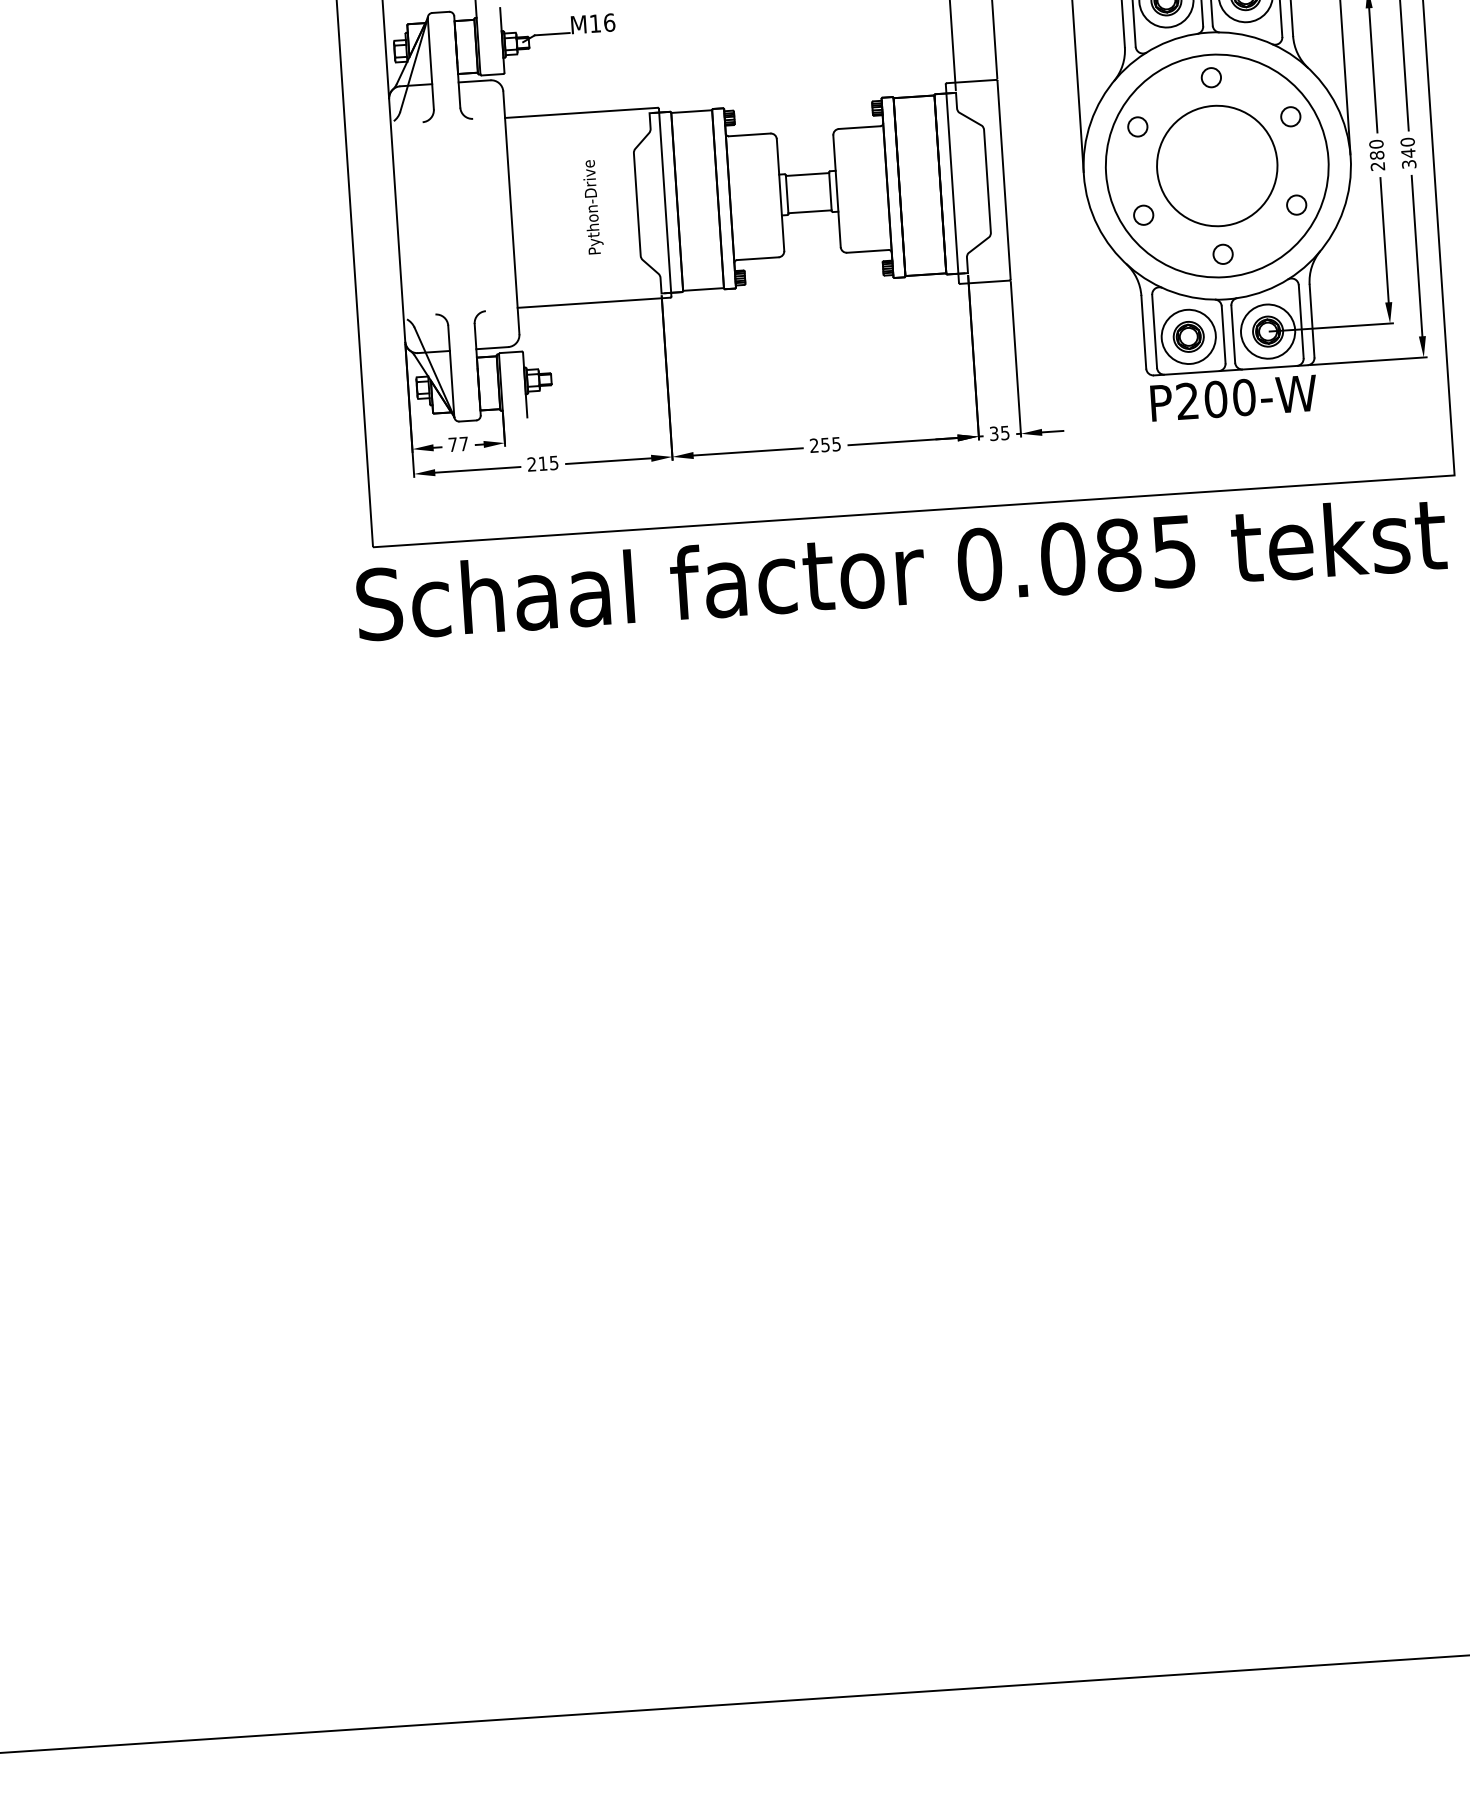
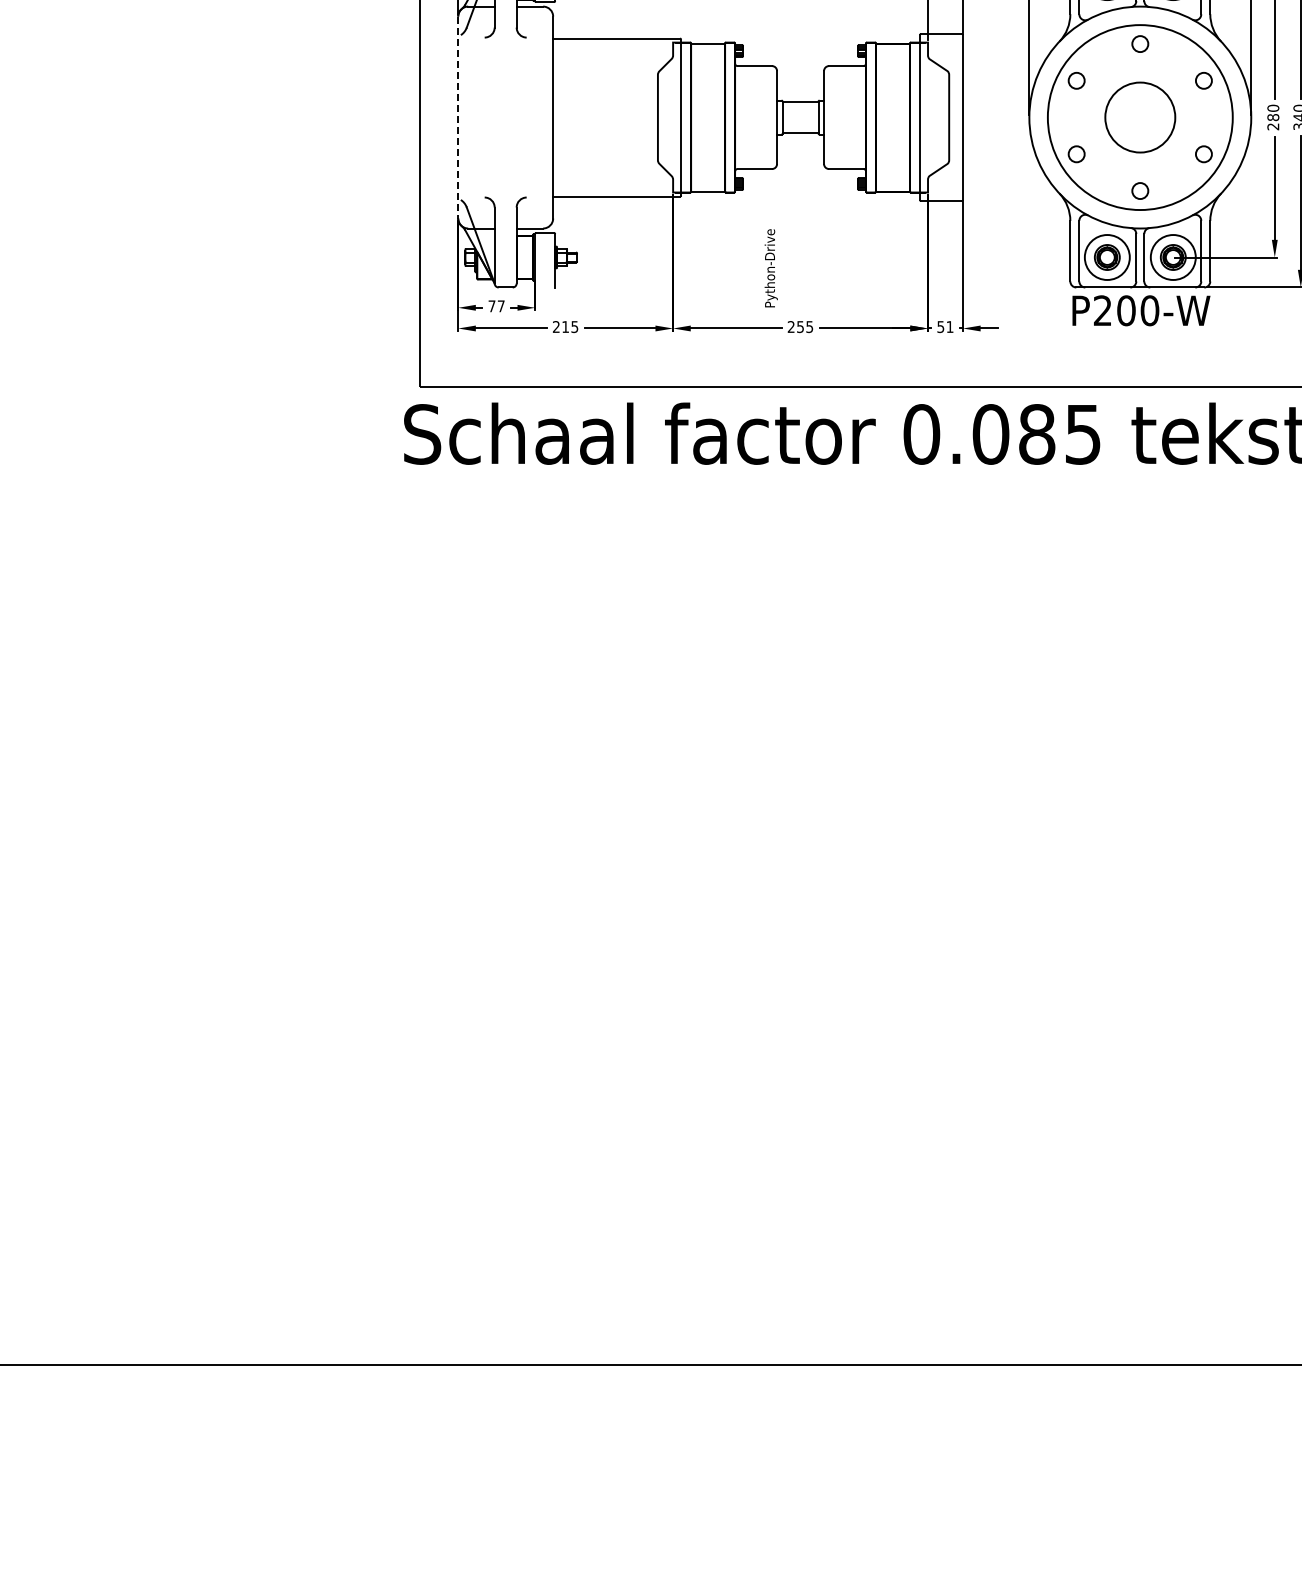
circle: (1217, 165) -> (1140, 117), size x0.7
text: (592, 207) -> (770, 268), moved
line: (397, 220) -> (458, 117), solid -> dashed
text: (999, 433) -> (945, 327), 35 -> 51

